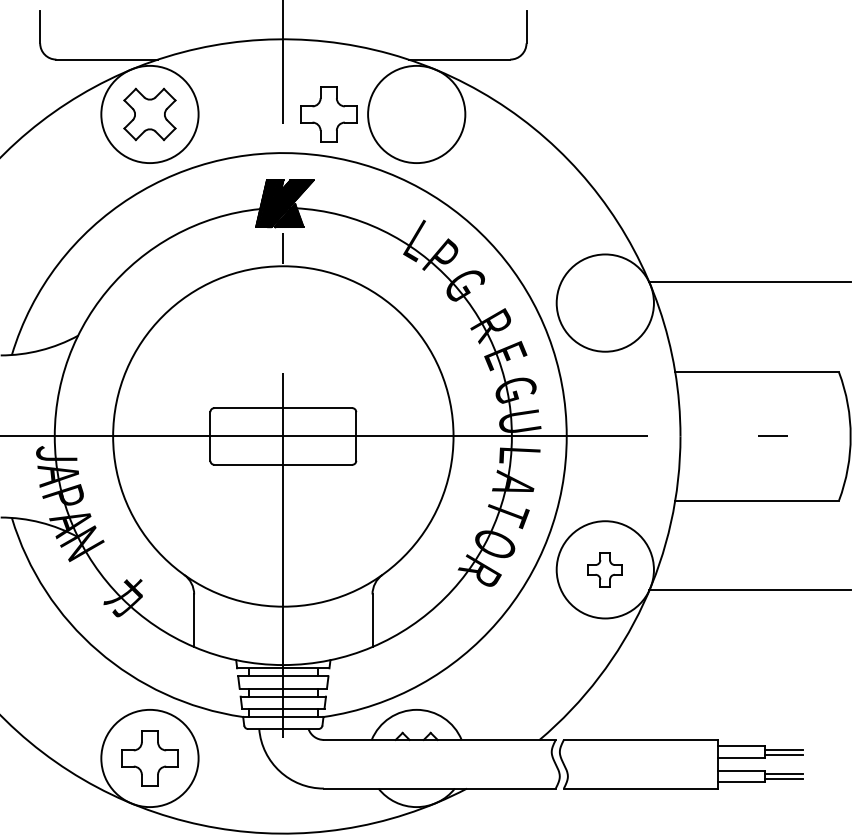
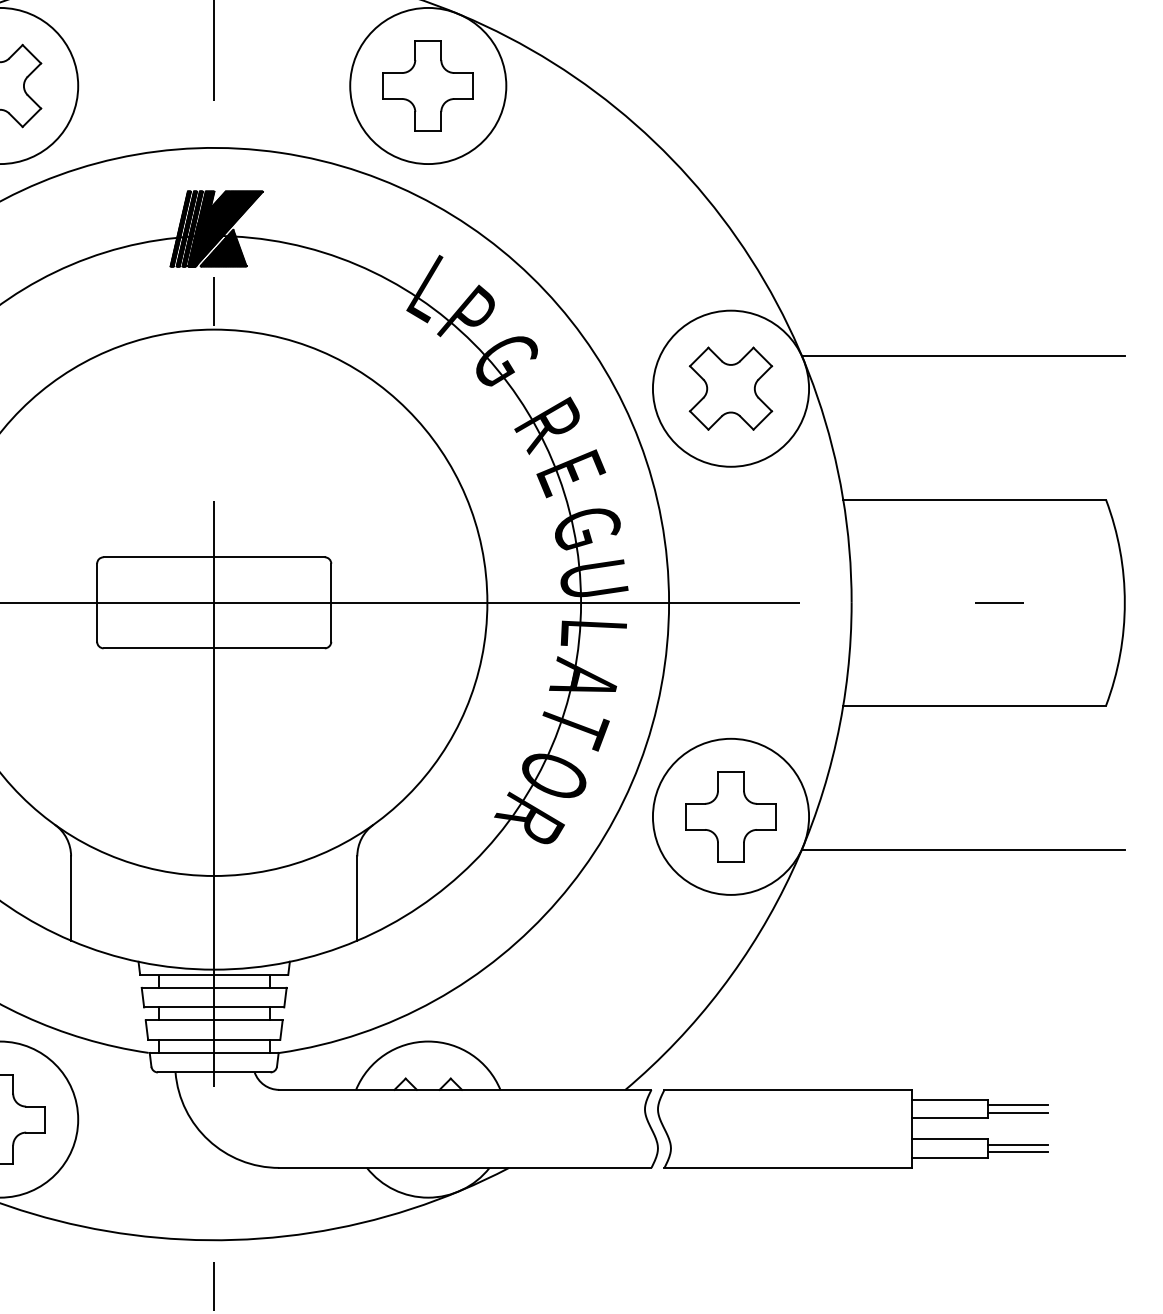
part: (328, 114) -> (427, 86), moved
part: (604, 302) -> (729, 387), added
part: (604, 569) -> (729, 816), size x1.67

